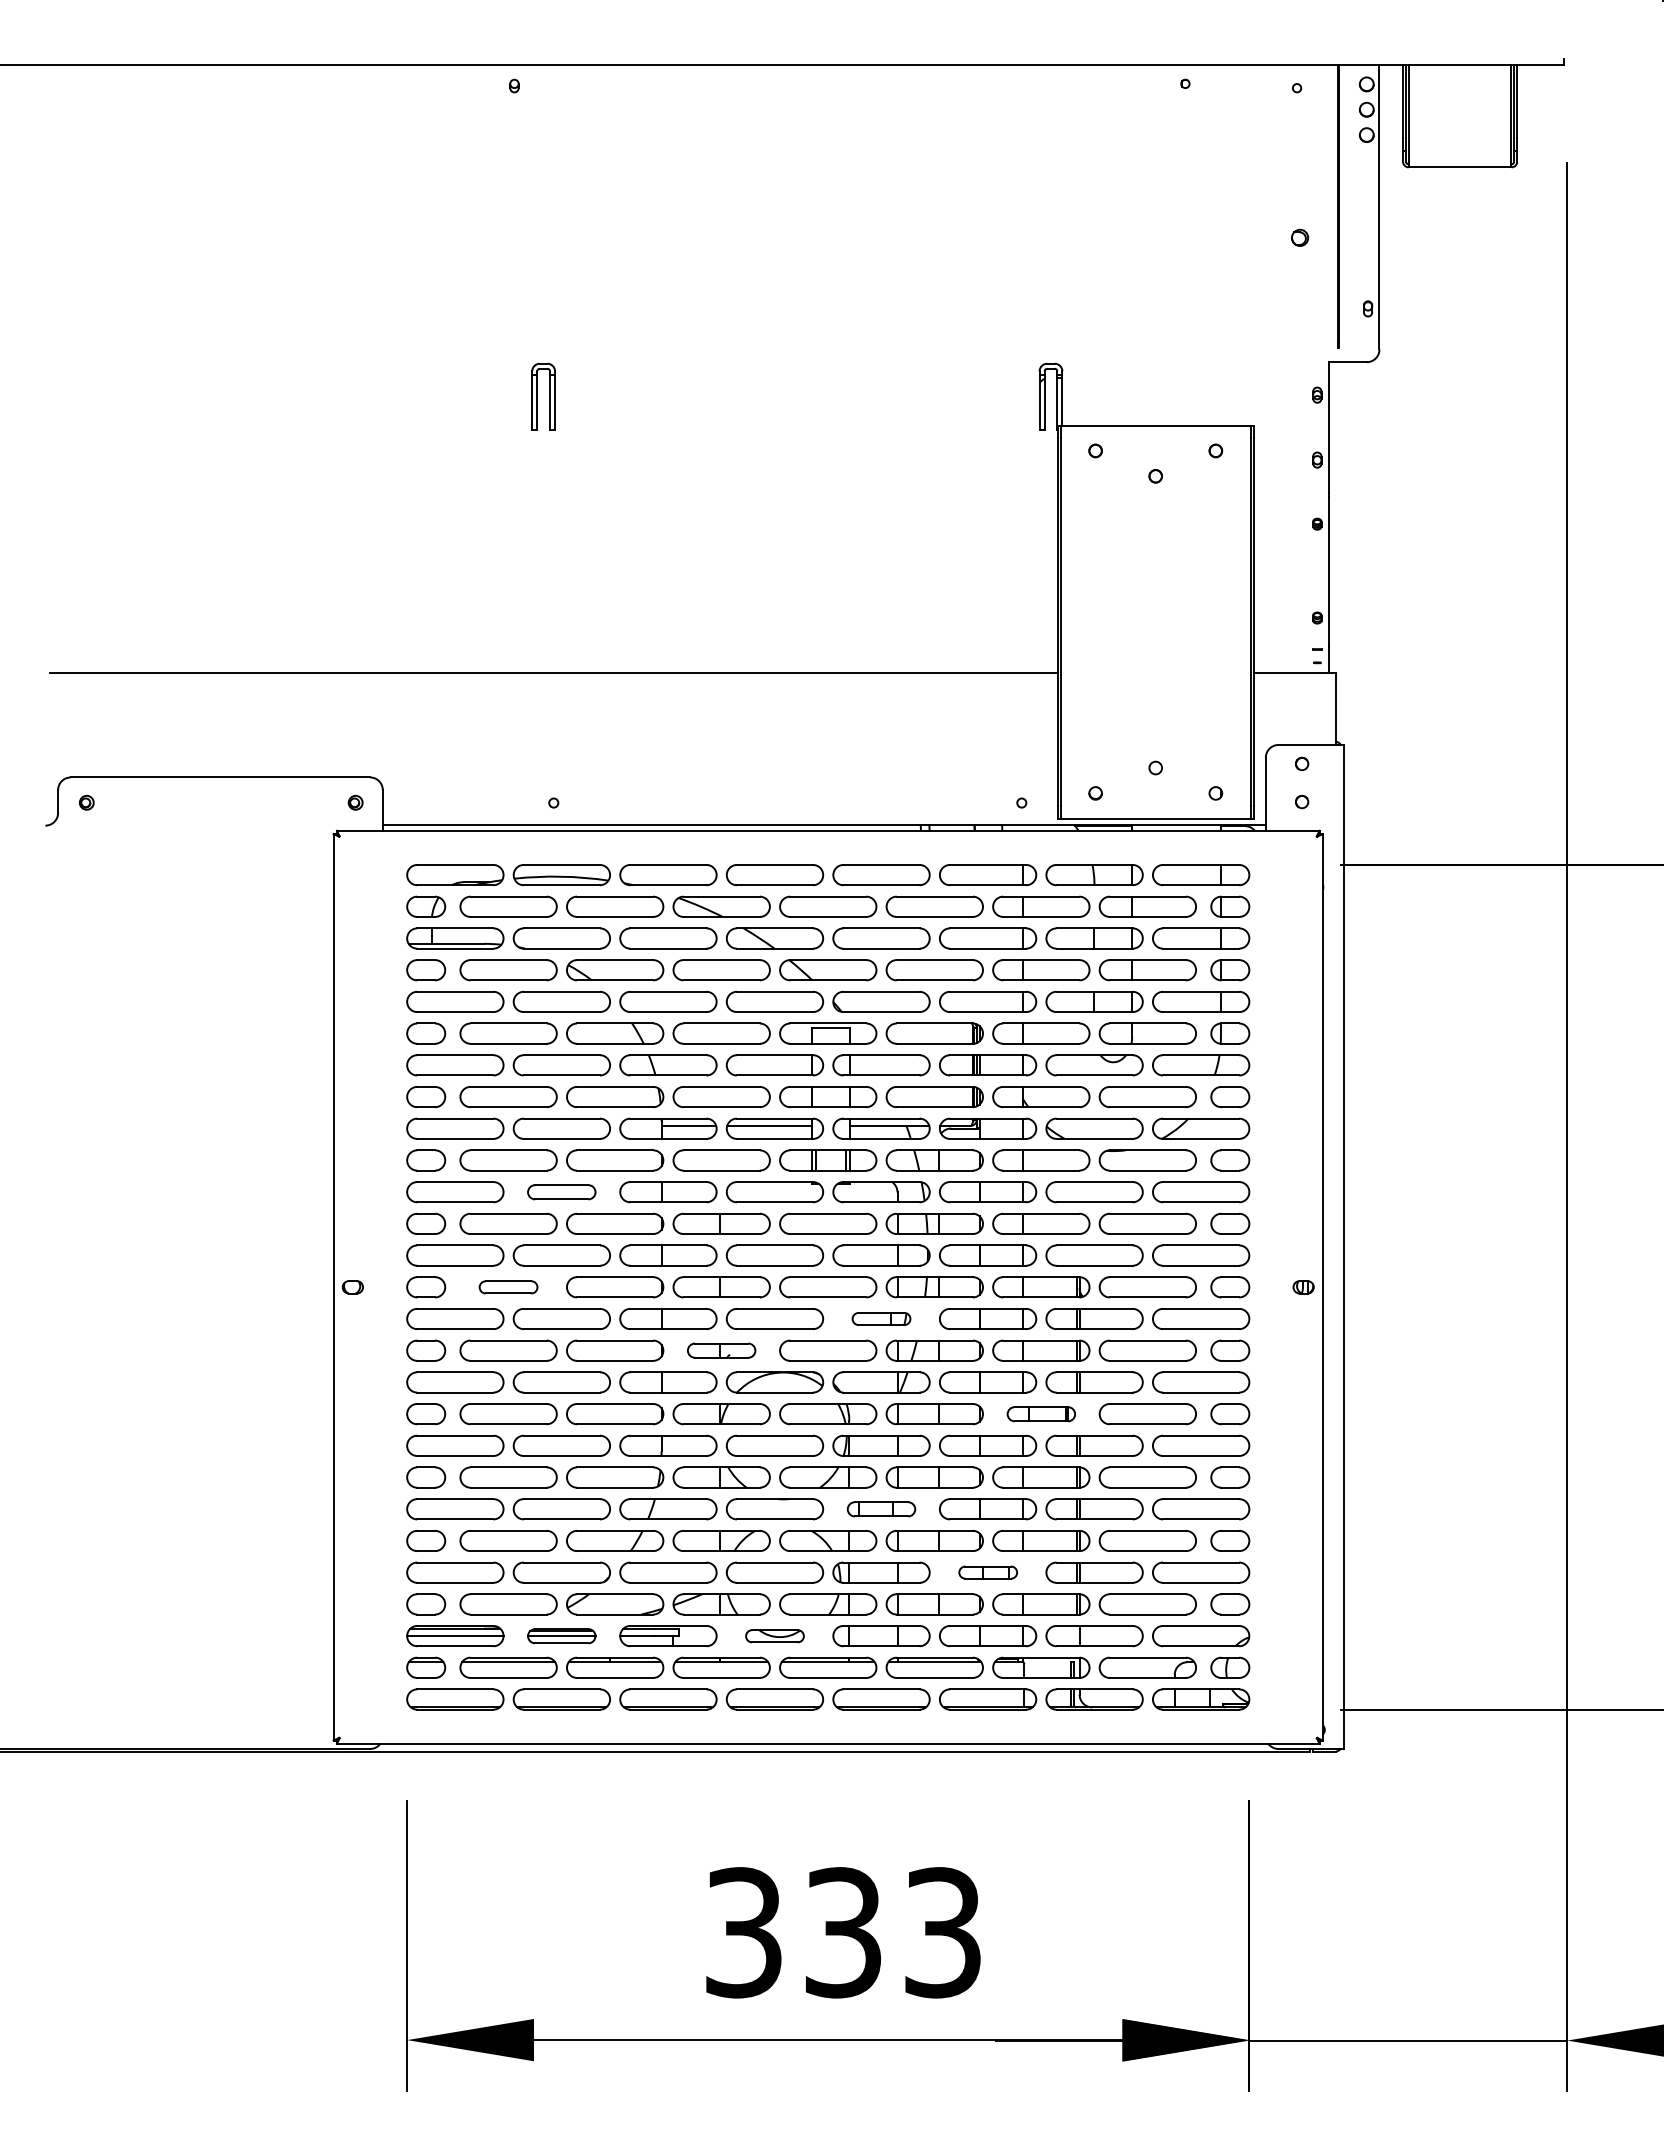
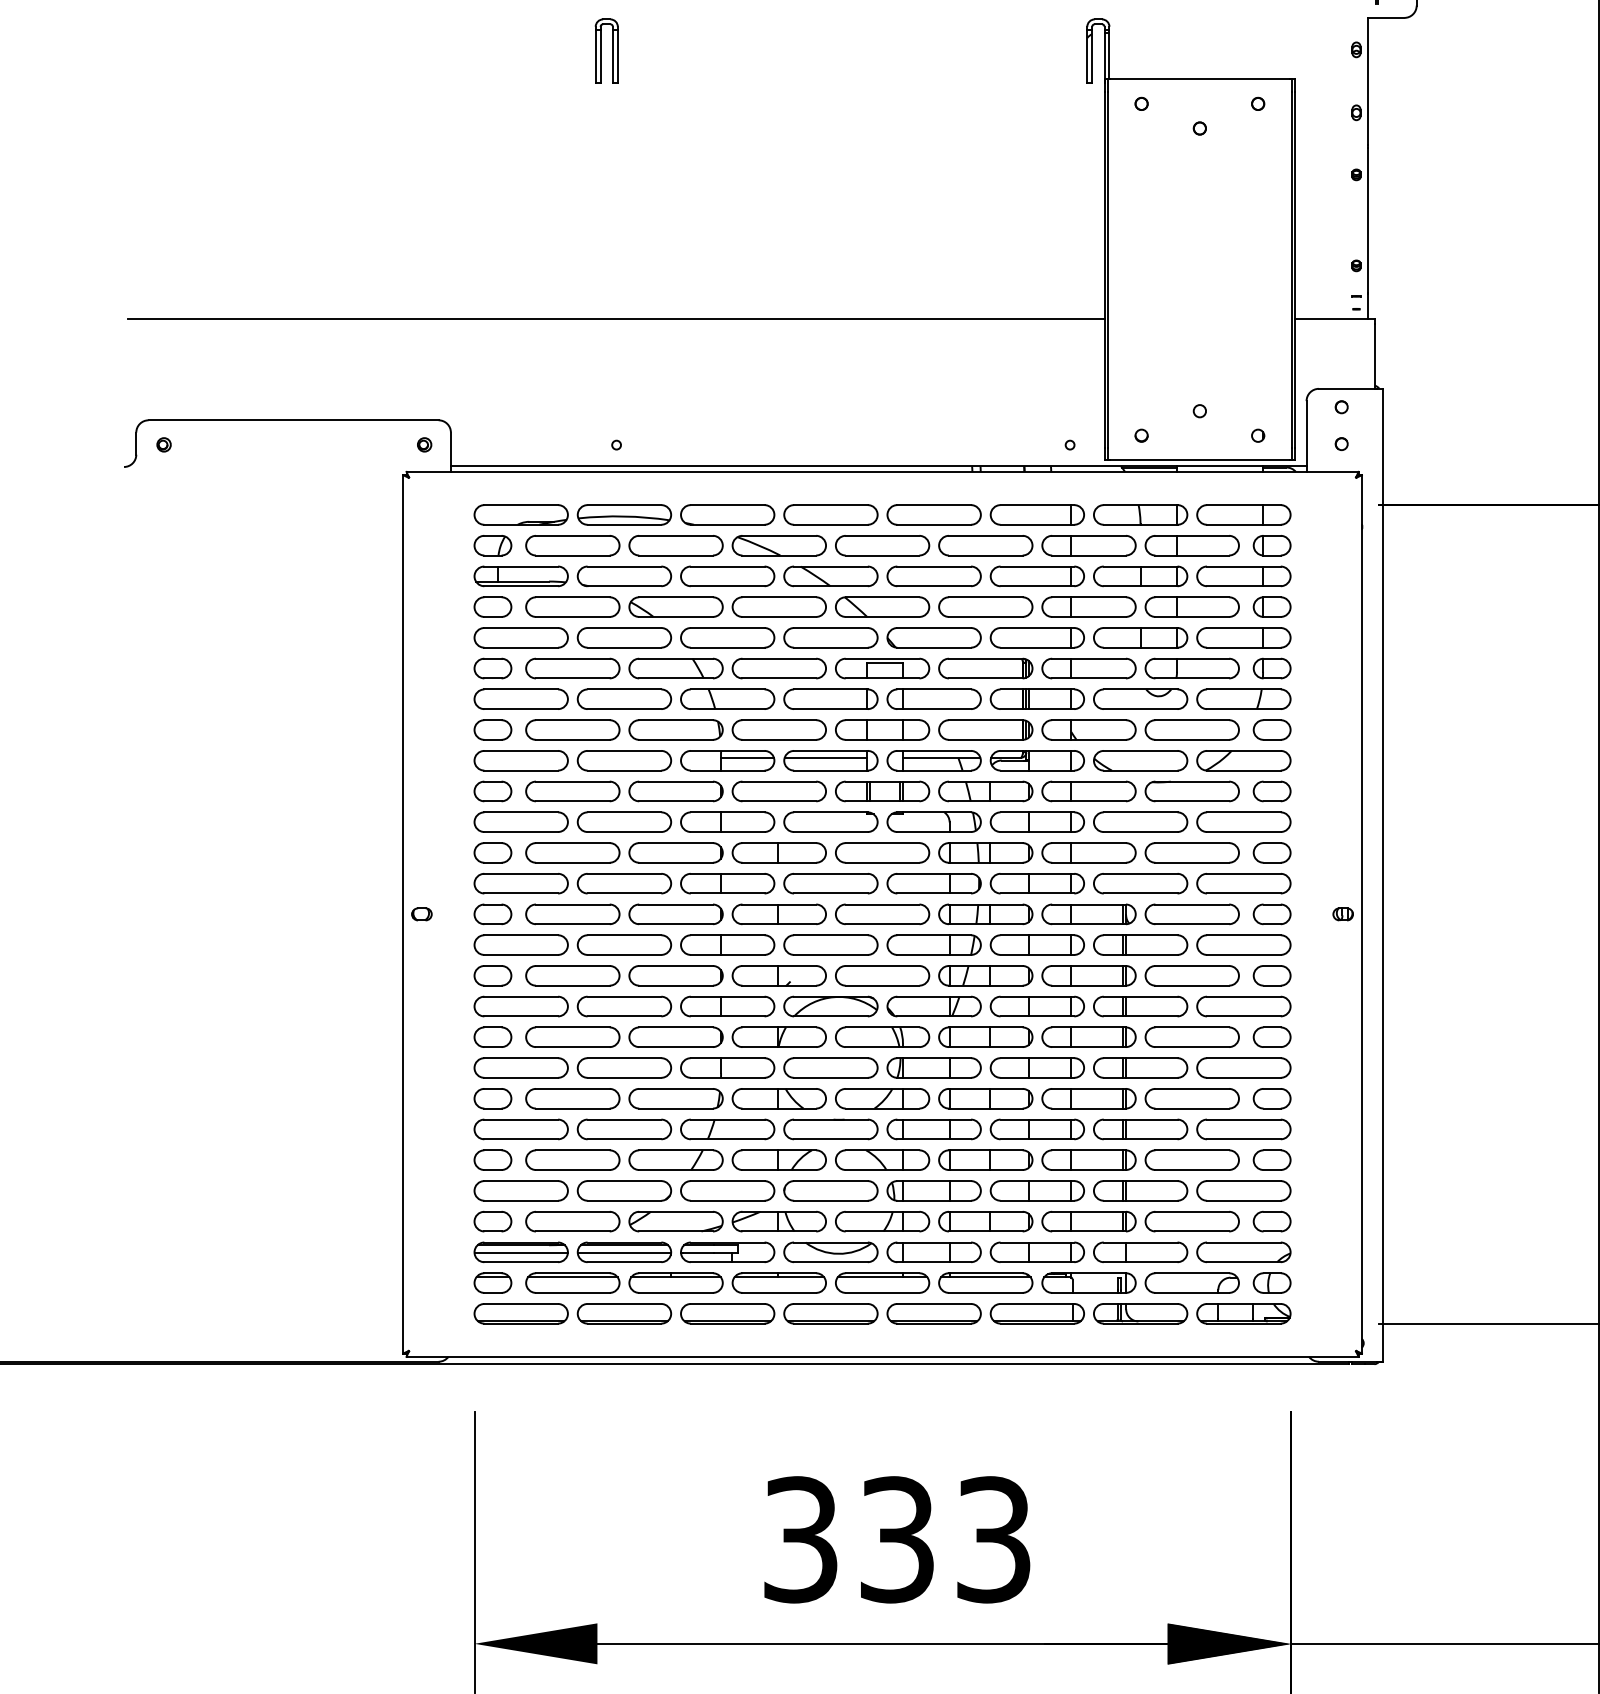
part: (561, 1192) -> (624, 822), size x1.43
part: (508, 1287) -> (572, 914), size x1.67
part: (881, 1318) -> (934, 944), size x1.67
part: (721, 1350) -> (779, 975), size x1.43
part: (1041, 1414) -> (1089, 1037), size x1.43
part: (881, 1509) -> (934, 1129), size x1.43
part: (988, 1572) -> (1037, 1190), size x1.67
part: (561, 1636) -> (624, 1252), size x1.43
part: (774, 1636) -> (830, 1252), size x1.67

